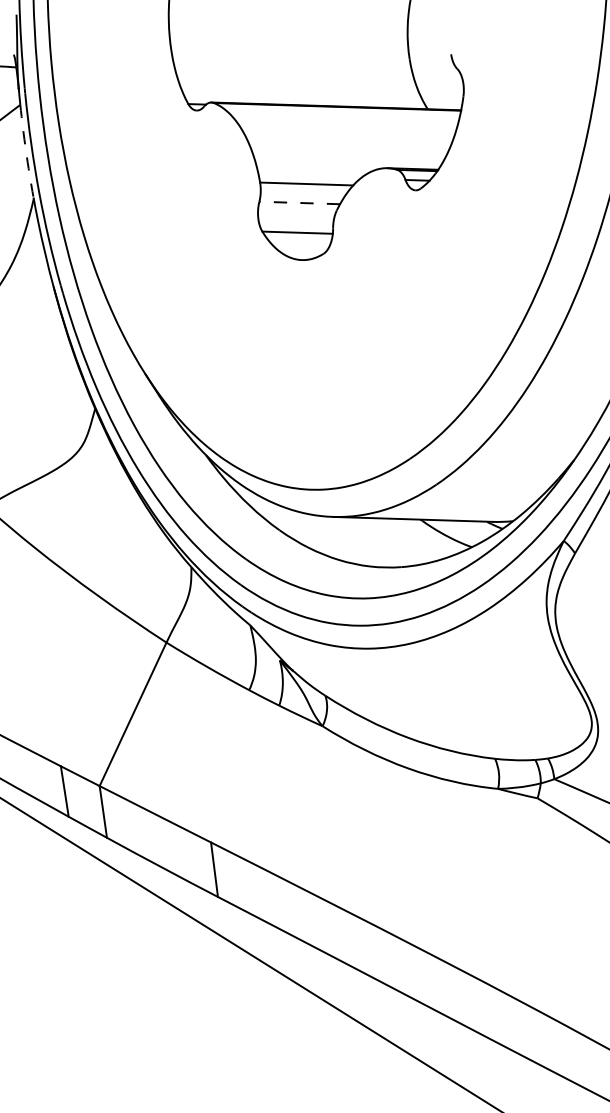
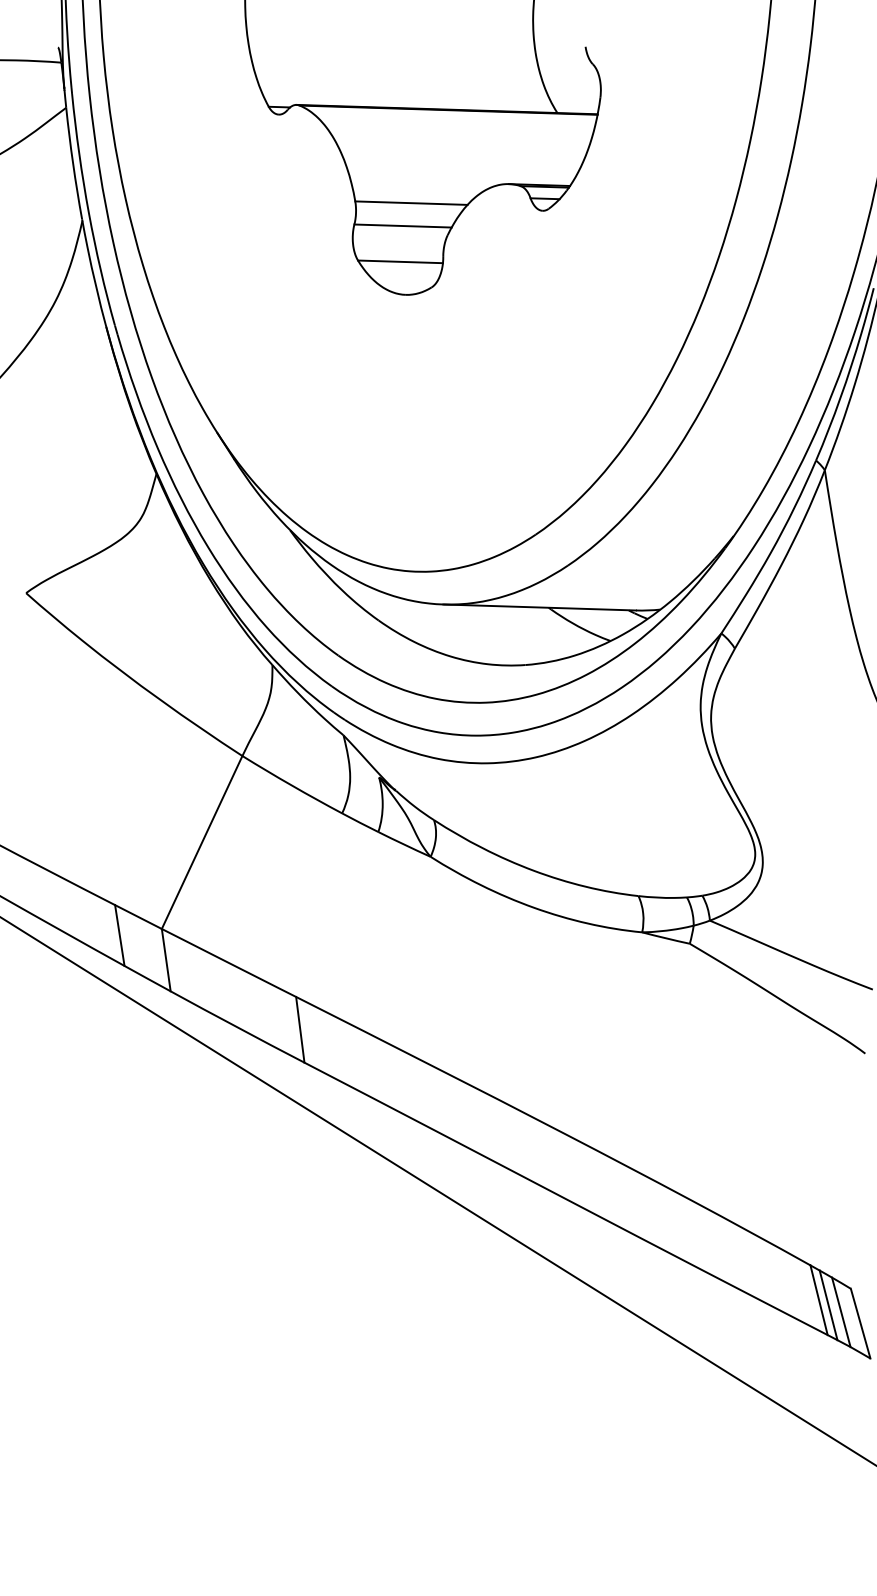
arc: (26, 151) -> (73, 163), dashed -> solid
line: (300, 203) -> (403, 226), dashed -> solid

